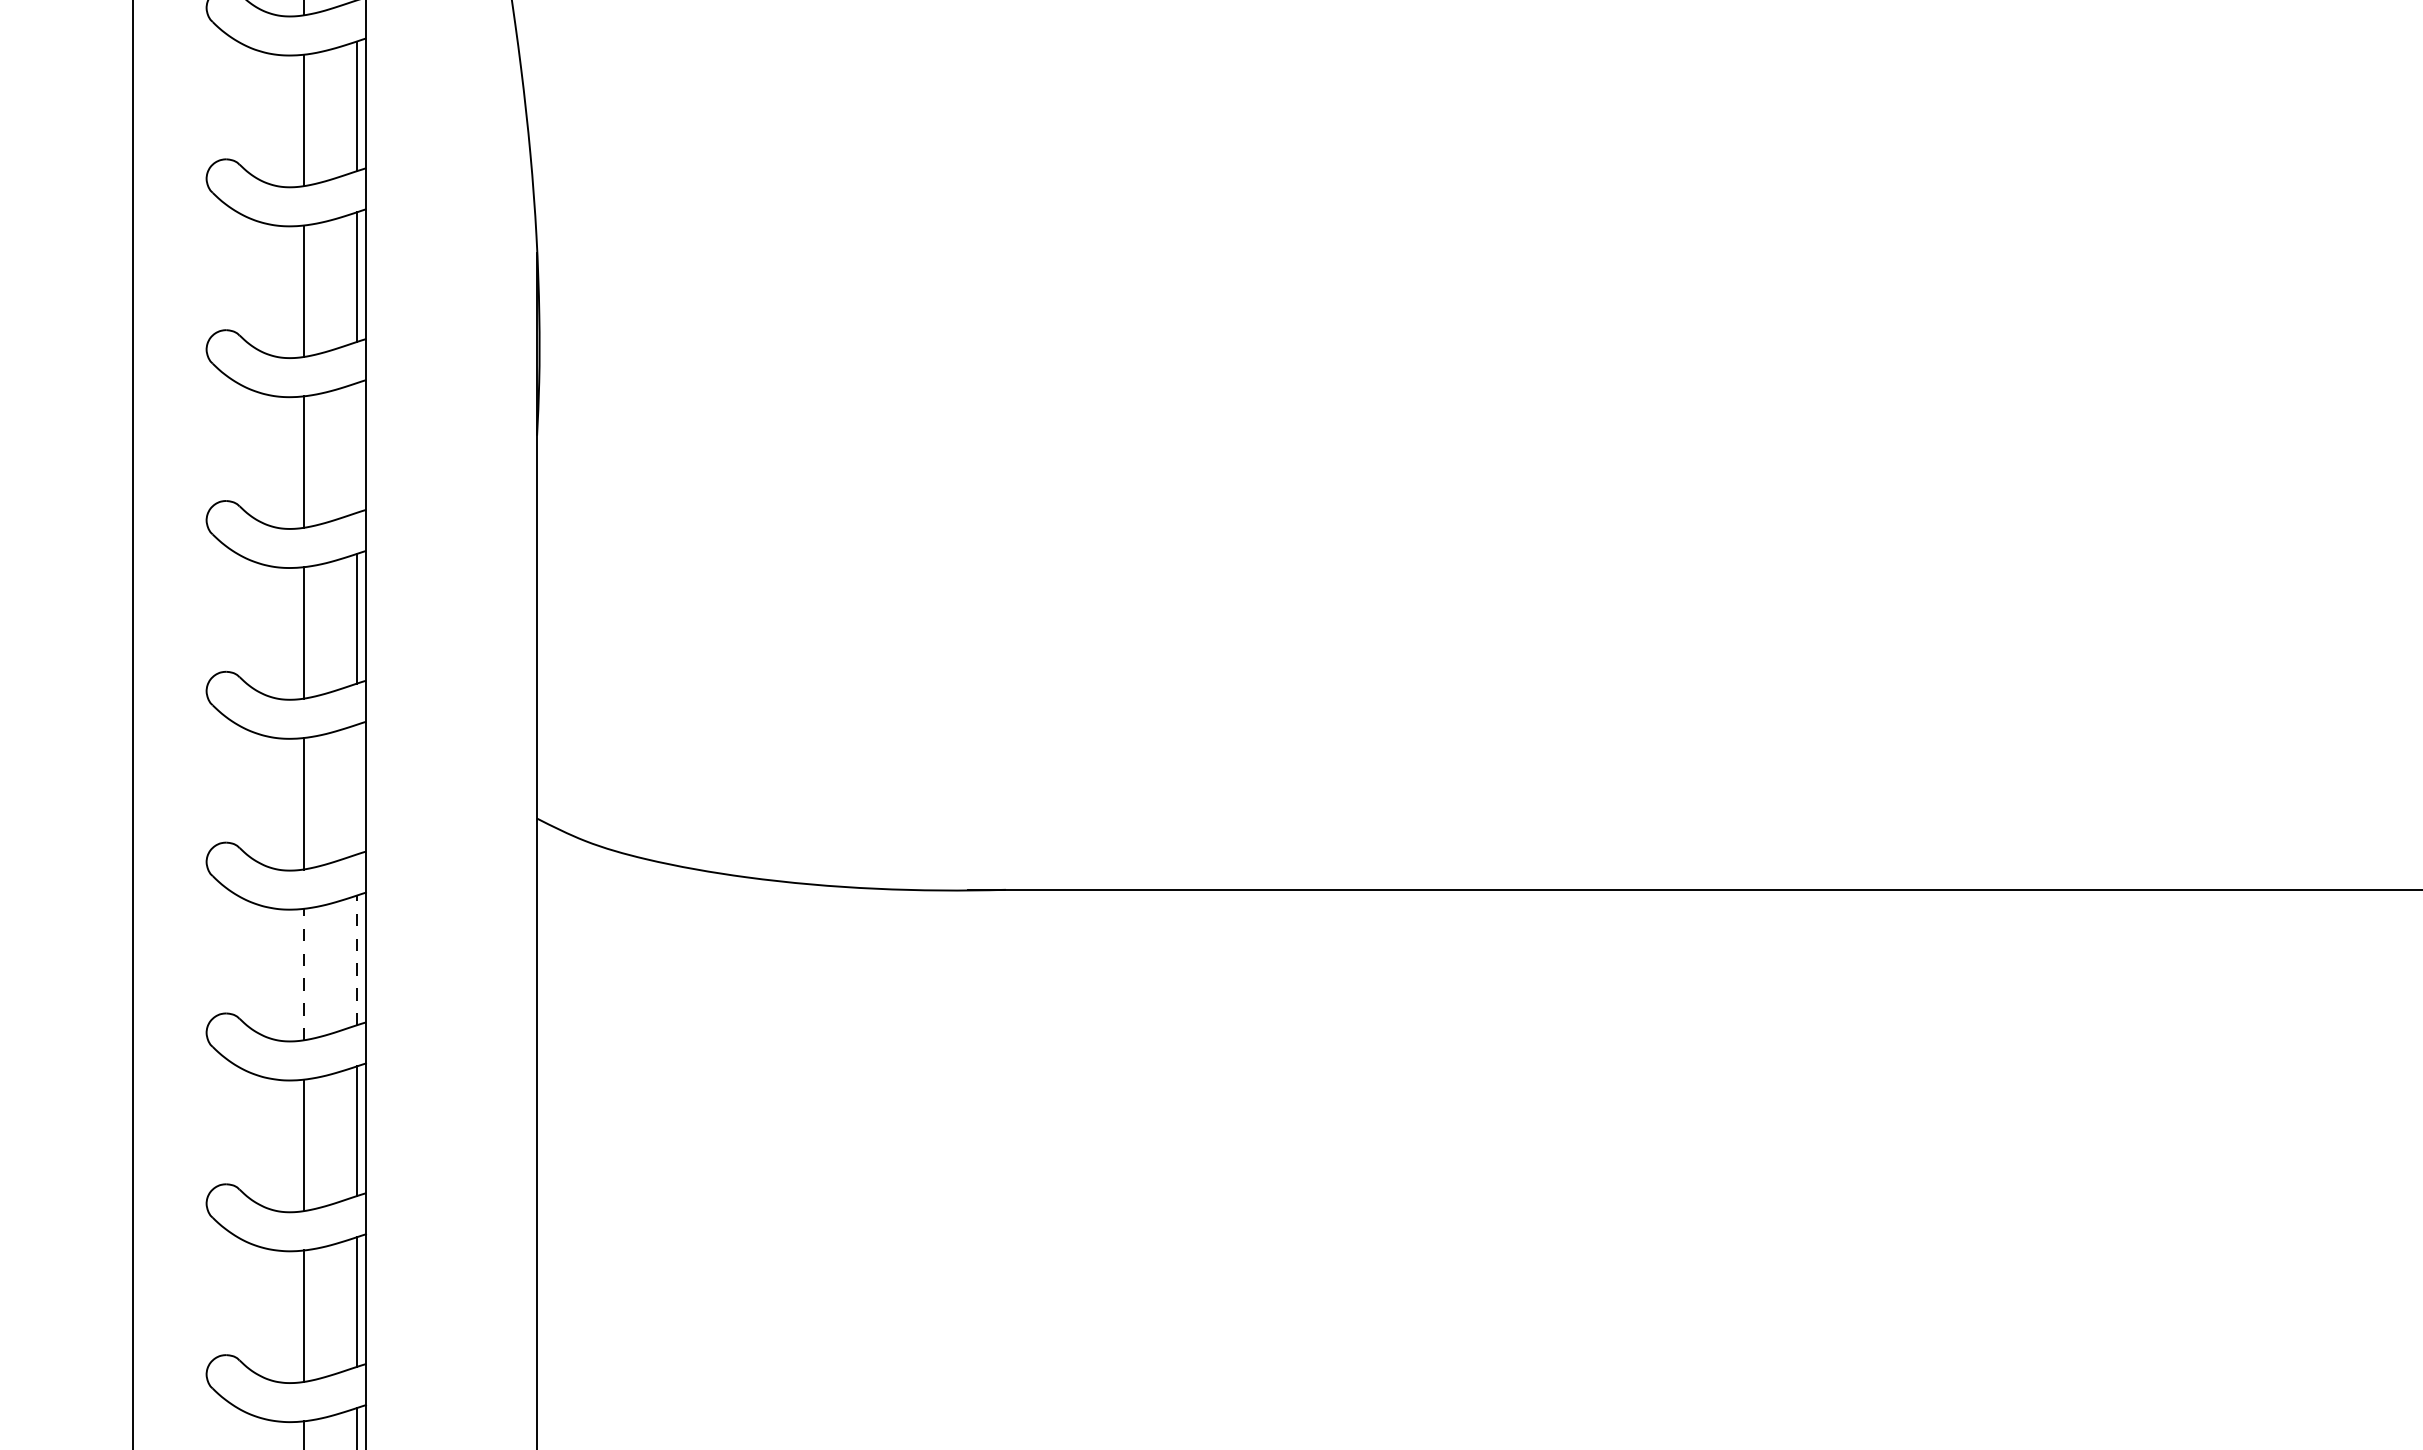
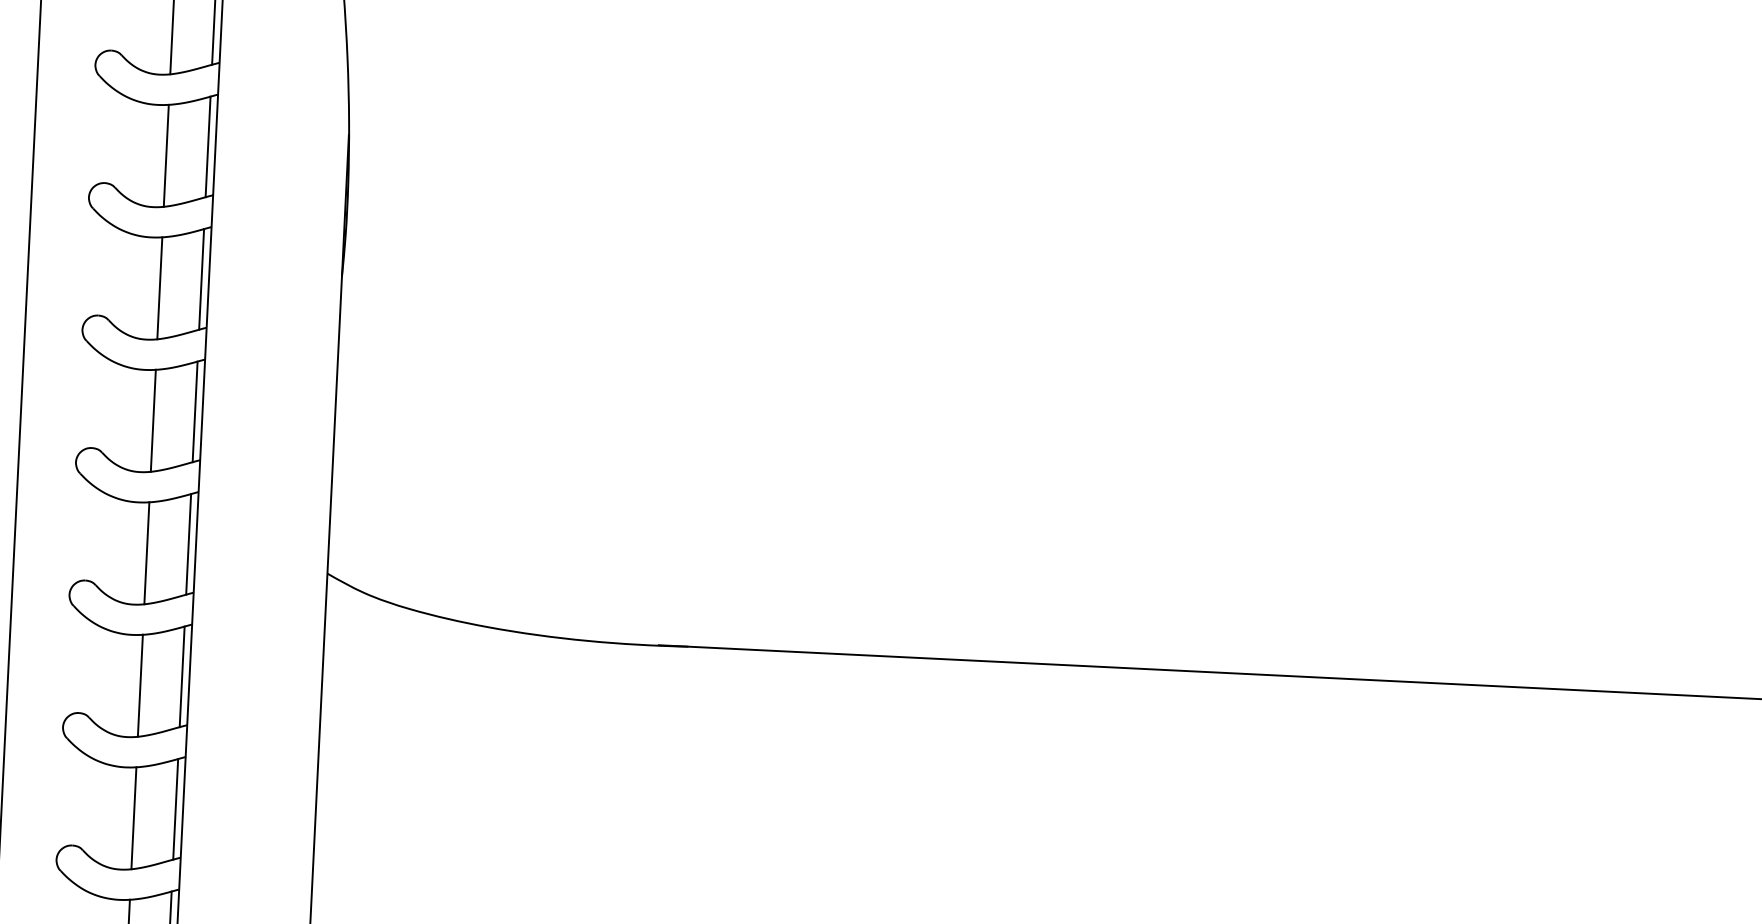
line: (356, 447) -> (201, 278), added
line: (356, 789) -> (188, 544), added
line: (356, 960) -> (182, 676), dashed -> solid
line: (303, 974) -> (140, 685), dashed -> solid

